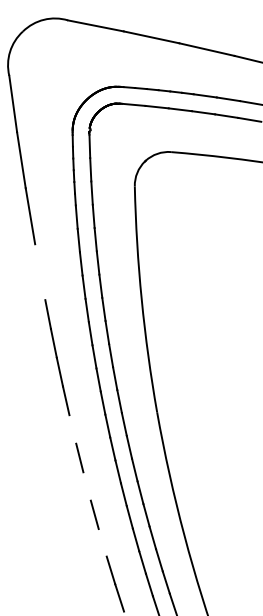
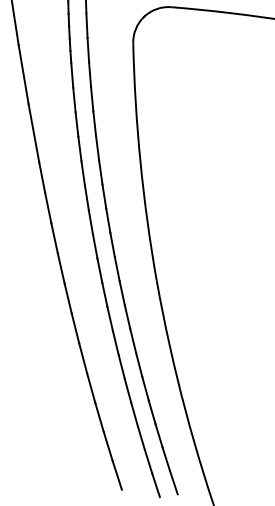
line: (40, 272) -> (34, 133), added
line: (72, 429) -> (67, 298), added
line: (86, 486) -> (82, 358), added
line: (102, 542) -> (99, 417), added

